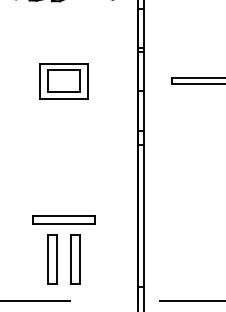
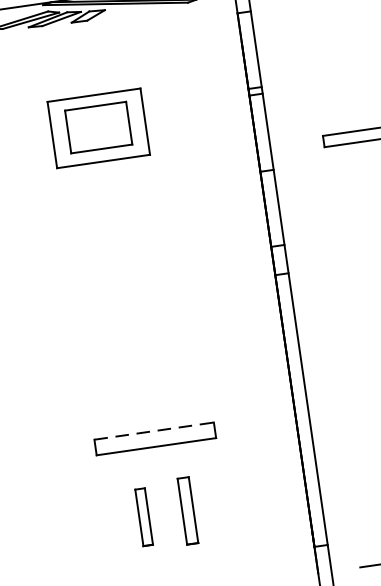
part: (63, 81) -> (97, 129), moved
line: (64, 216) -> (155, 431), solid -> dashed
part: (52, 259) -> (143, 517), size x0.6
part: (75, 259) -> (188, 510), size x0.7

